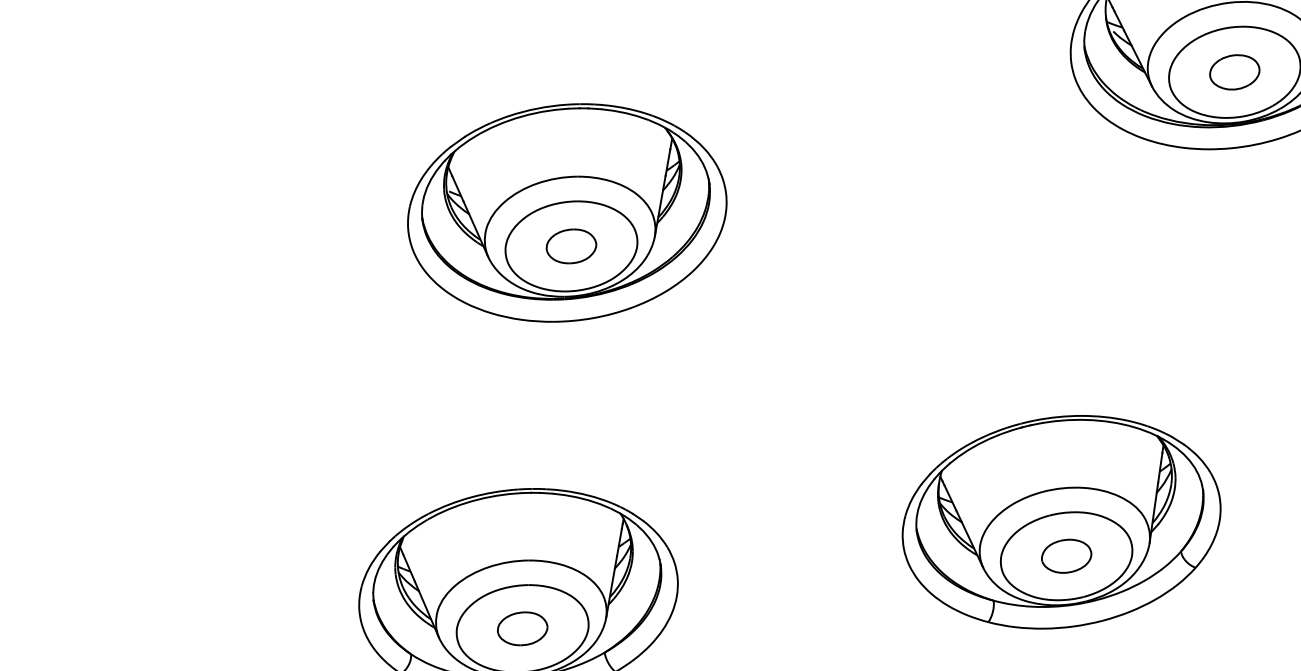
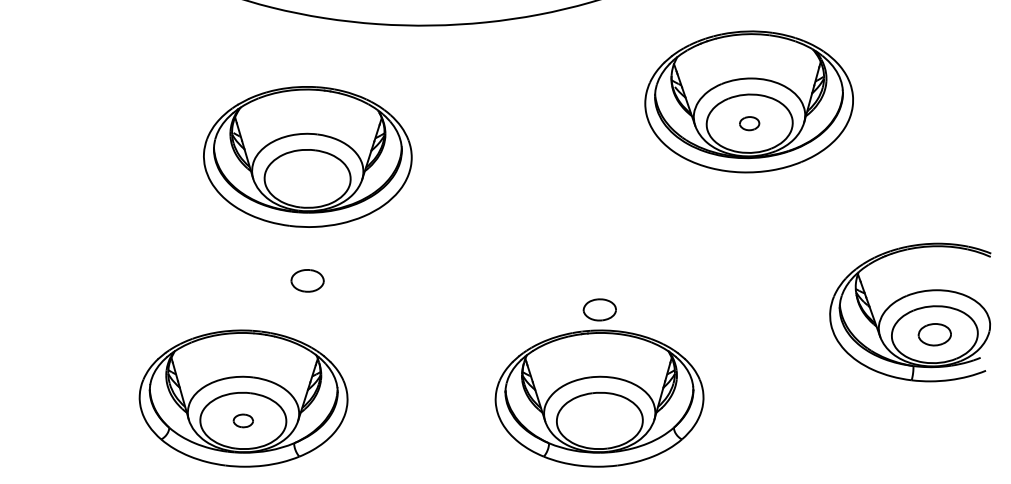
part: (1234, 72) -> (749, 123), size x0.6
part: (571, 245) -> (307, 280), moved
part: (1065, 555) -> (599, 309), moved
part: (522, 628) -> (243, 420), size x0.6

